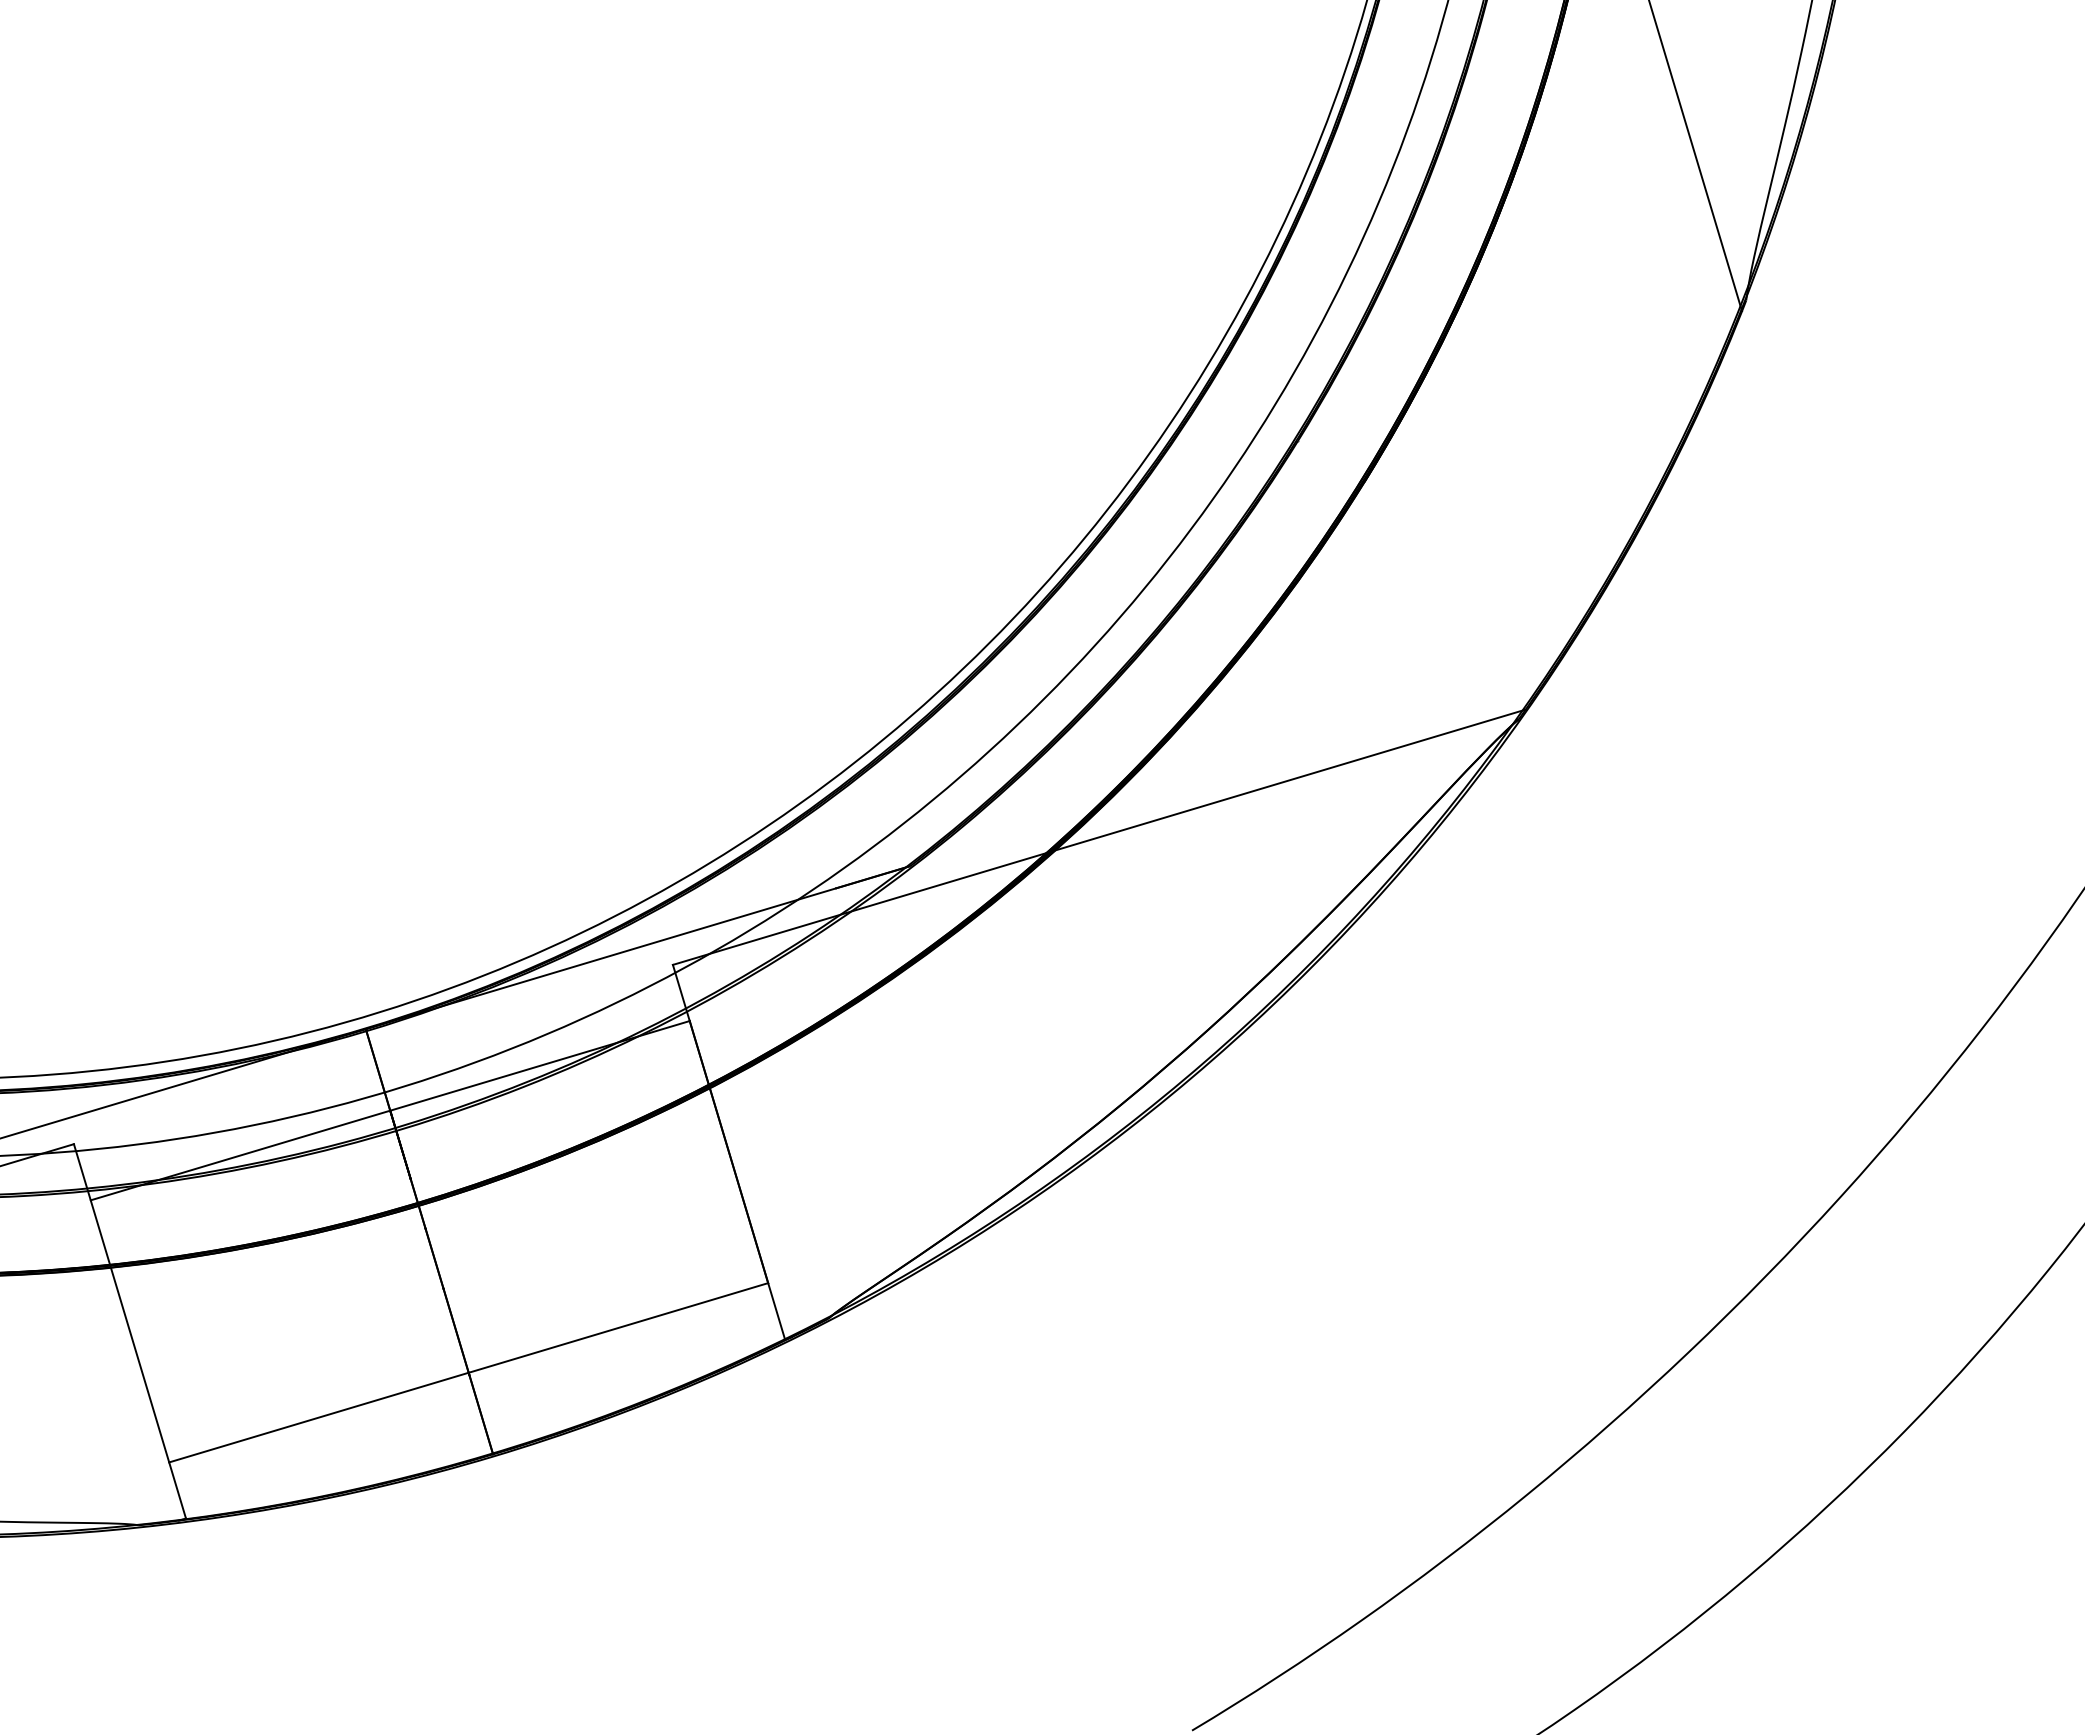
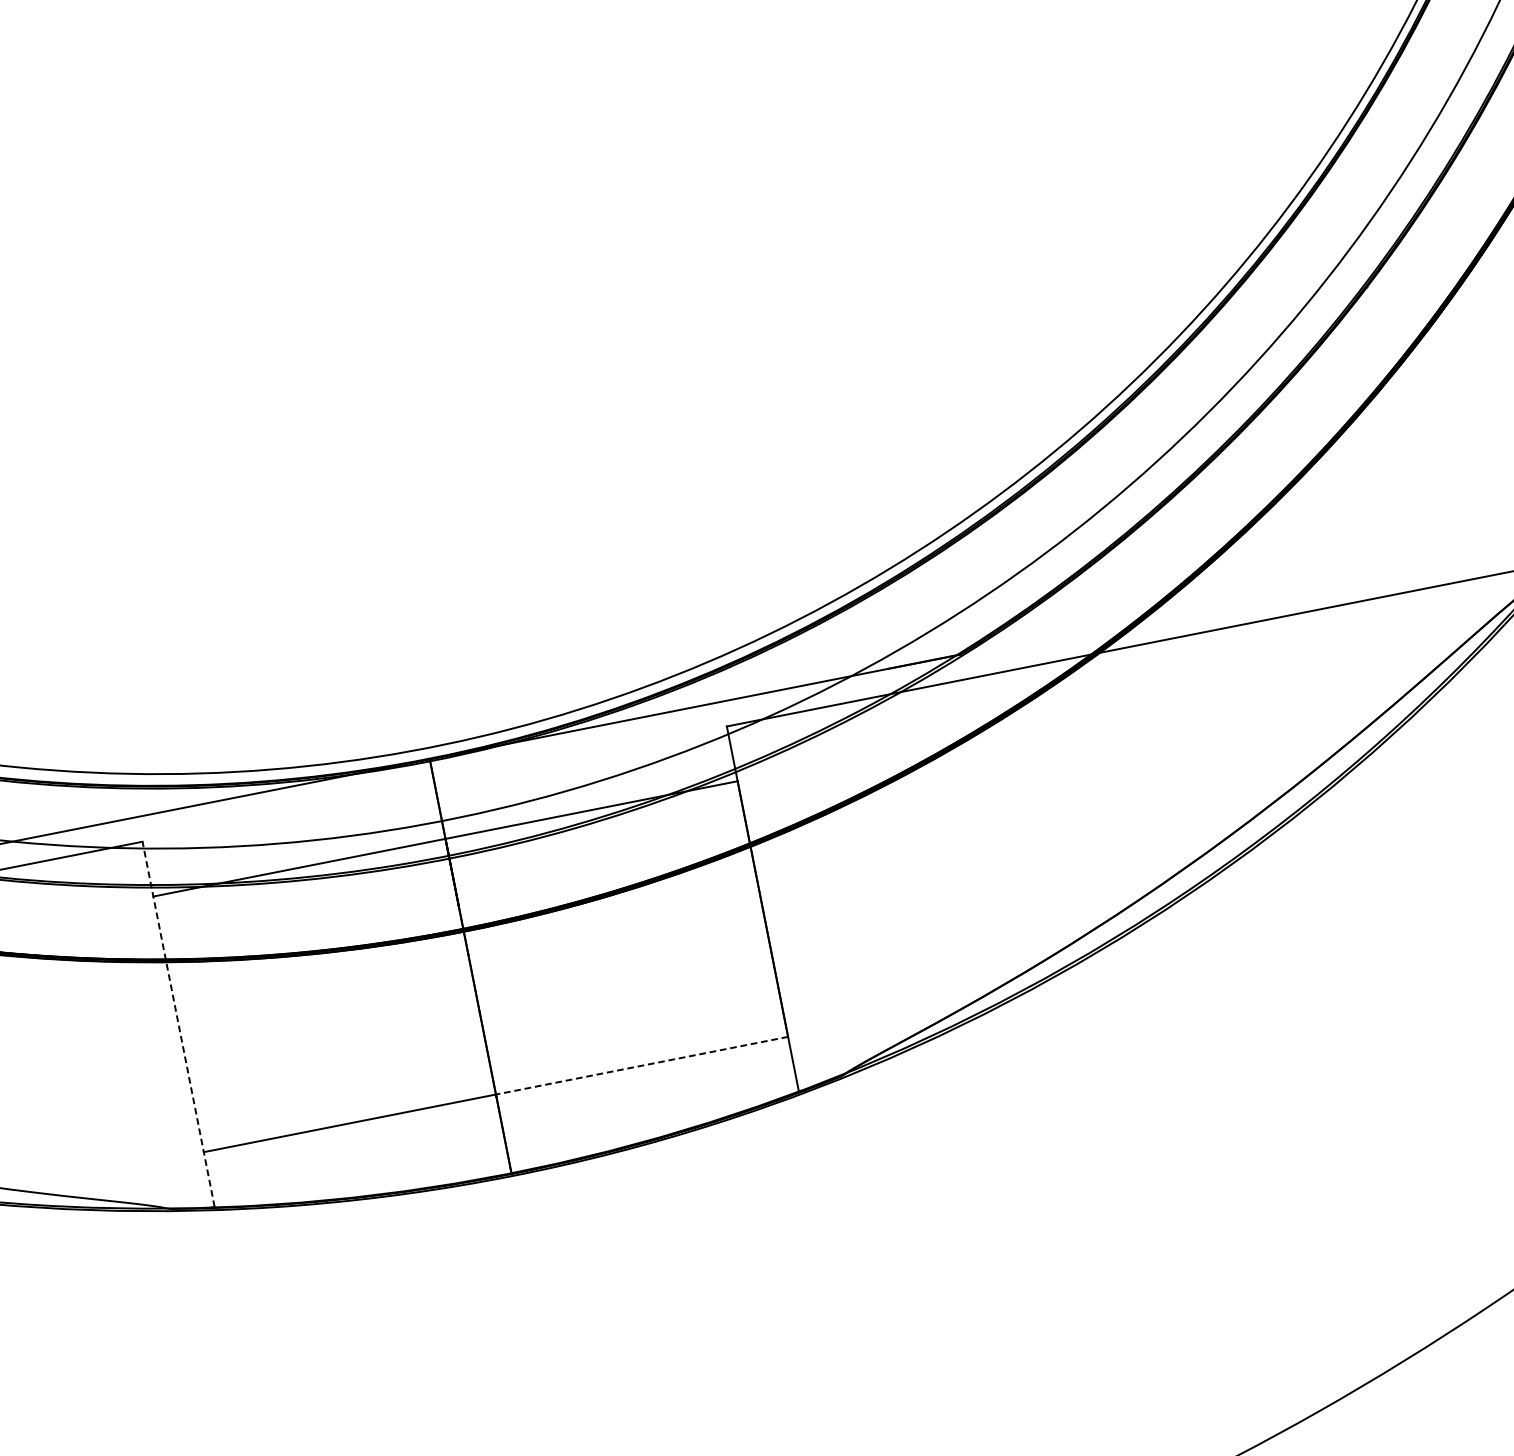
line: (617, 1328) -> (641, 1066), solid -> dashed
line: (129, 1330) -> (178, 1023), solid -> dashed

